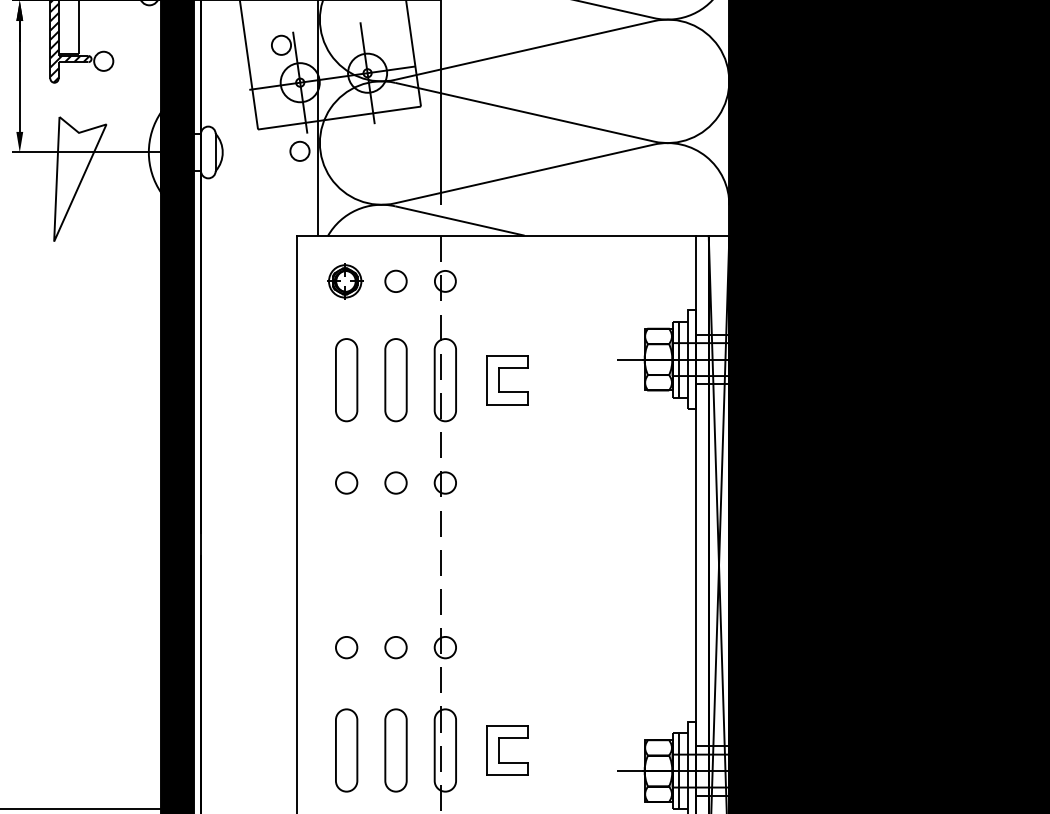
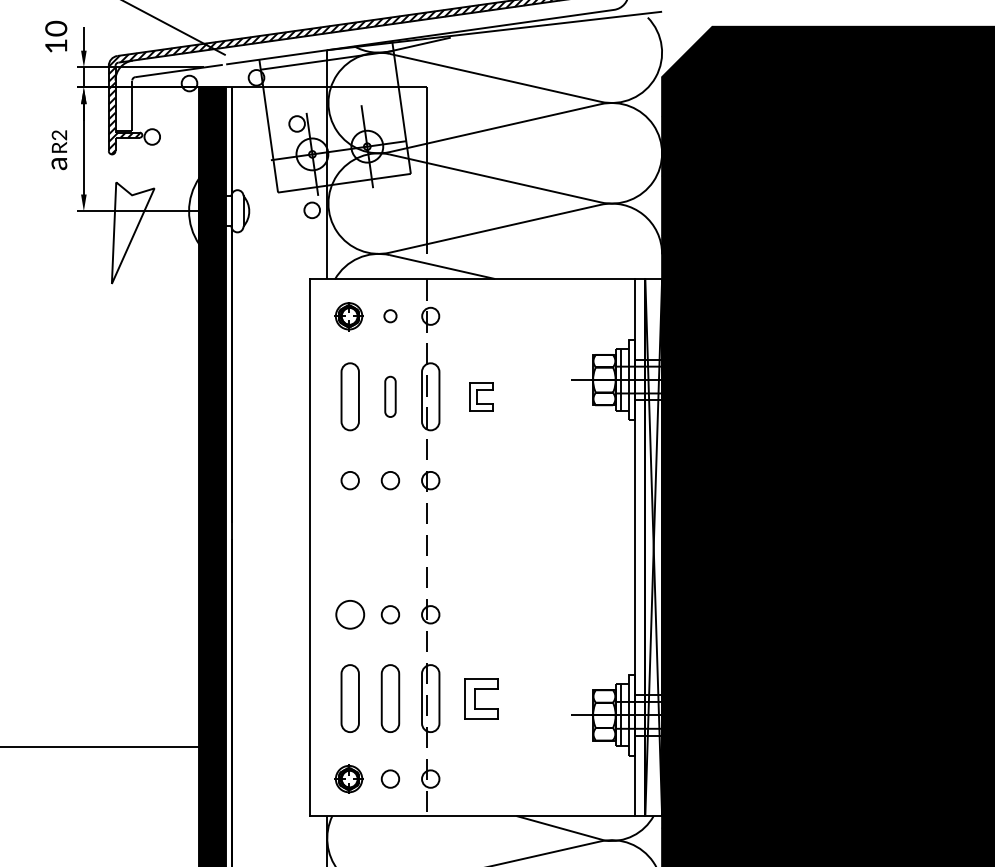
circle: (396, 280) -> (390, 315), size x0.7
part: (396, 379) -> (390, 396), size x0.6
part: (507, 379) -> (481, 396), size x0.7
circle: (345, 647) -> (349, 614), size x1.6

